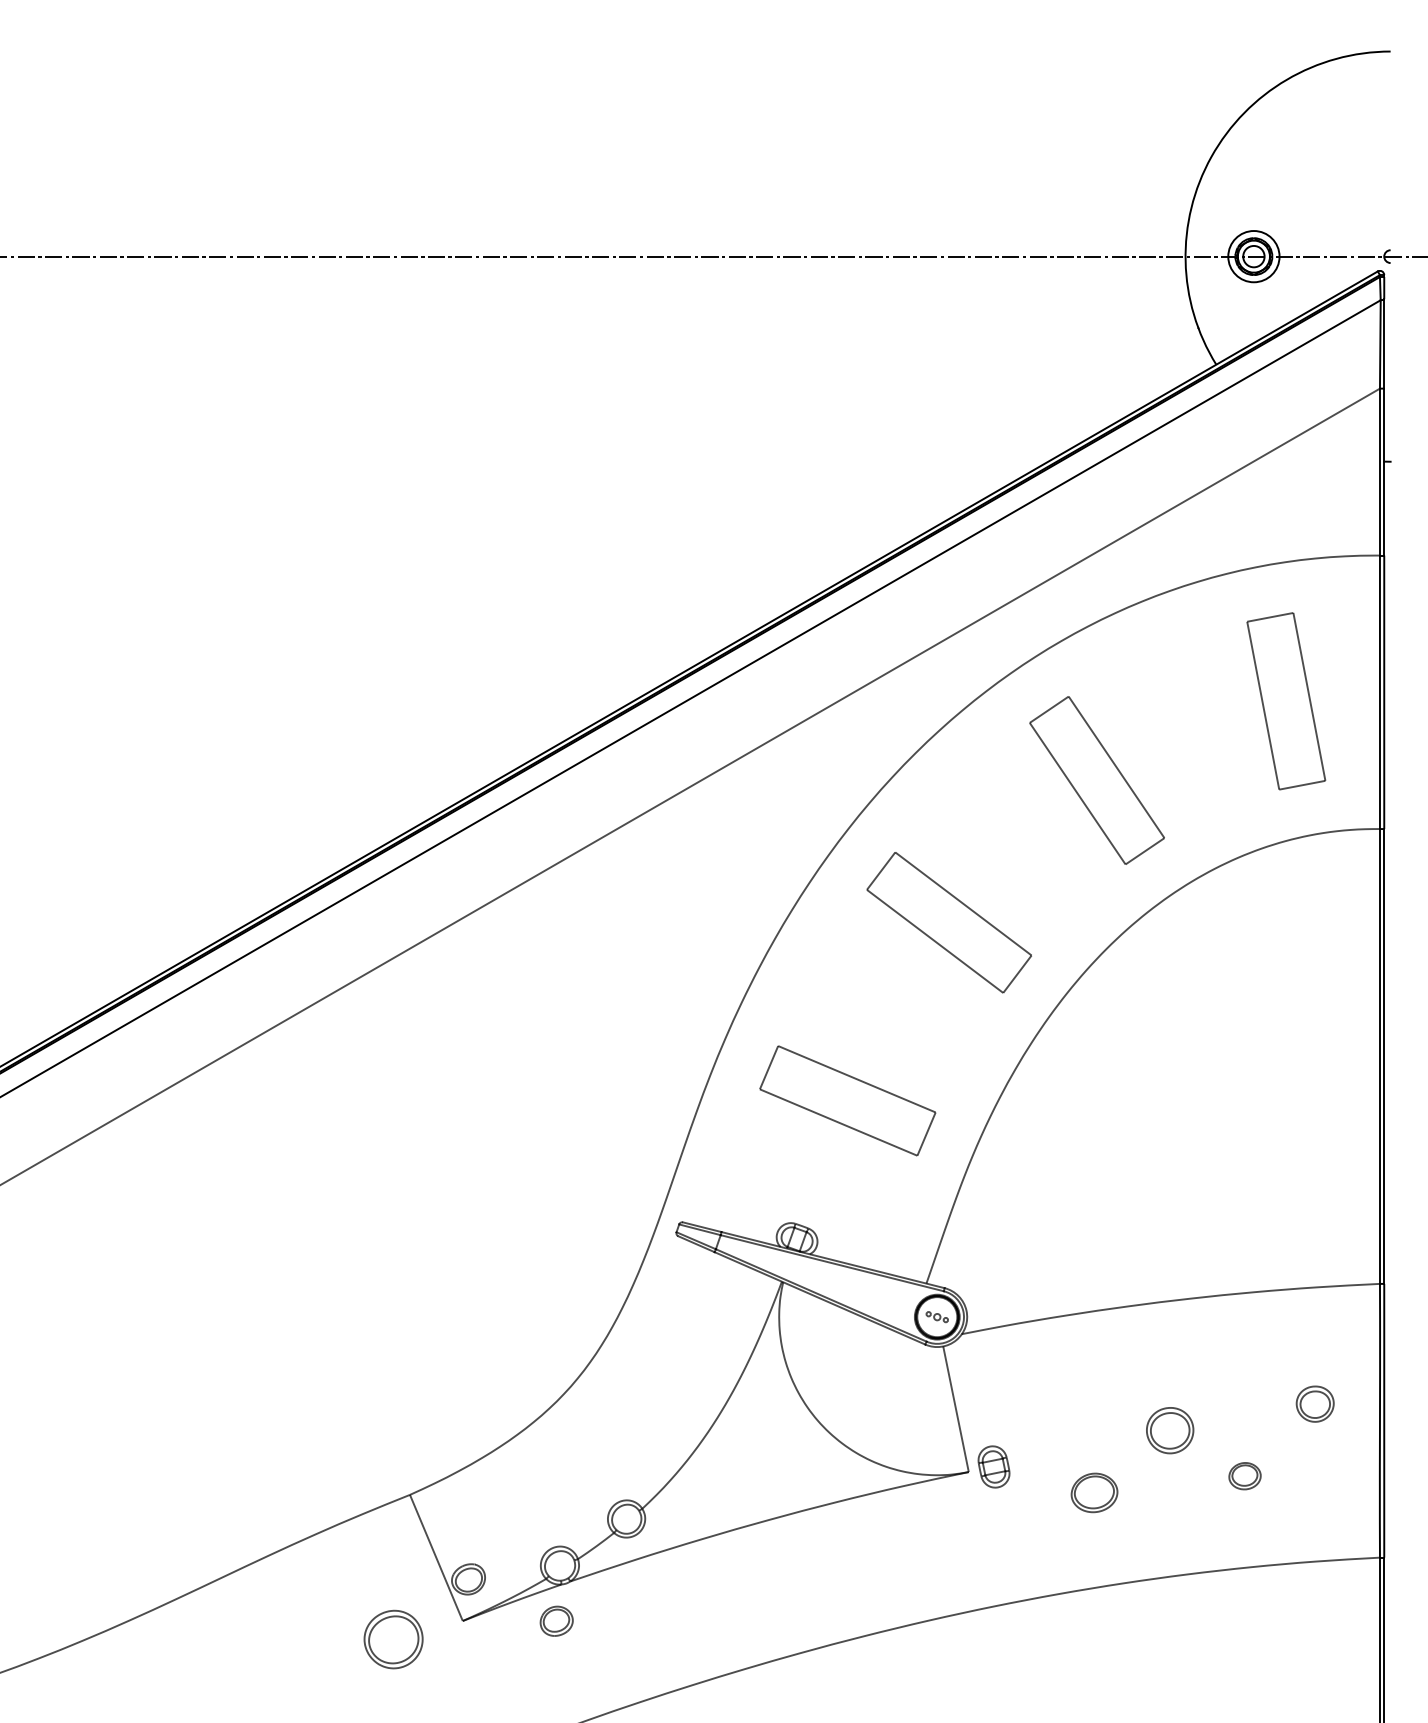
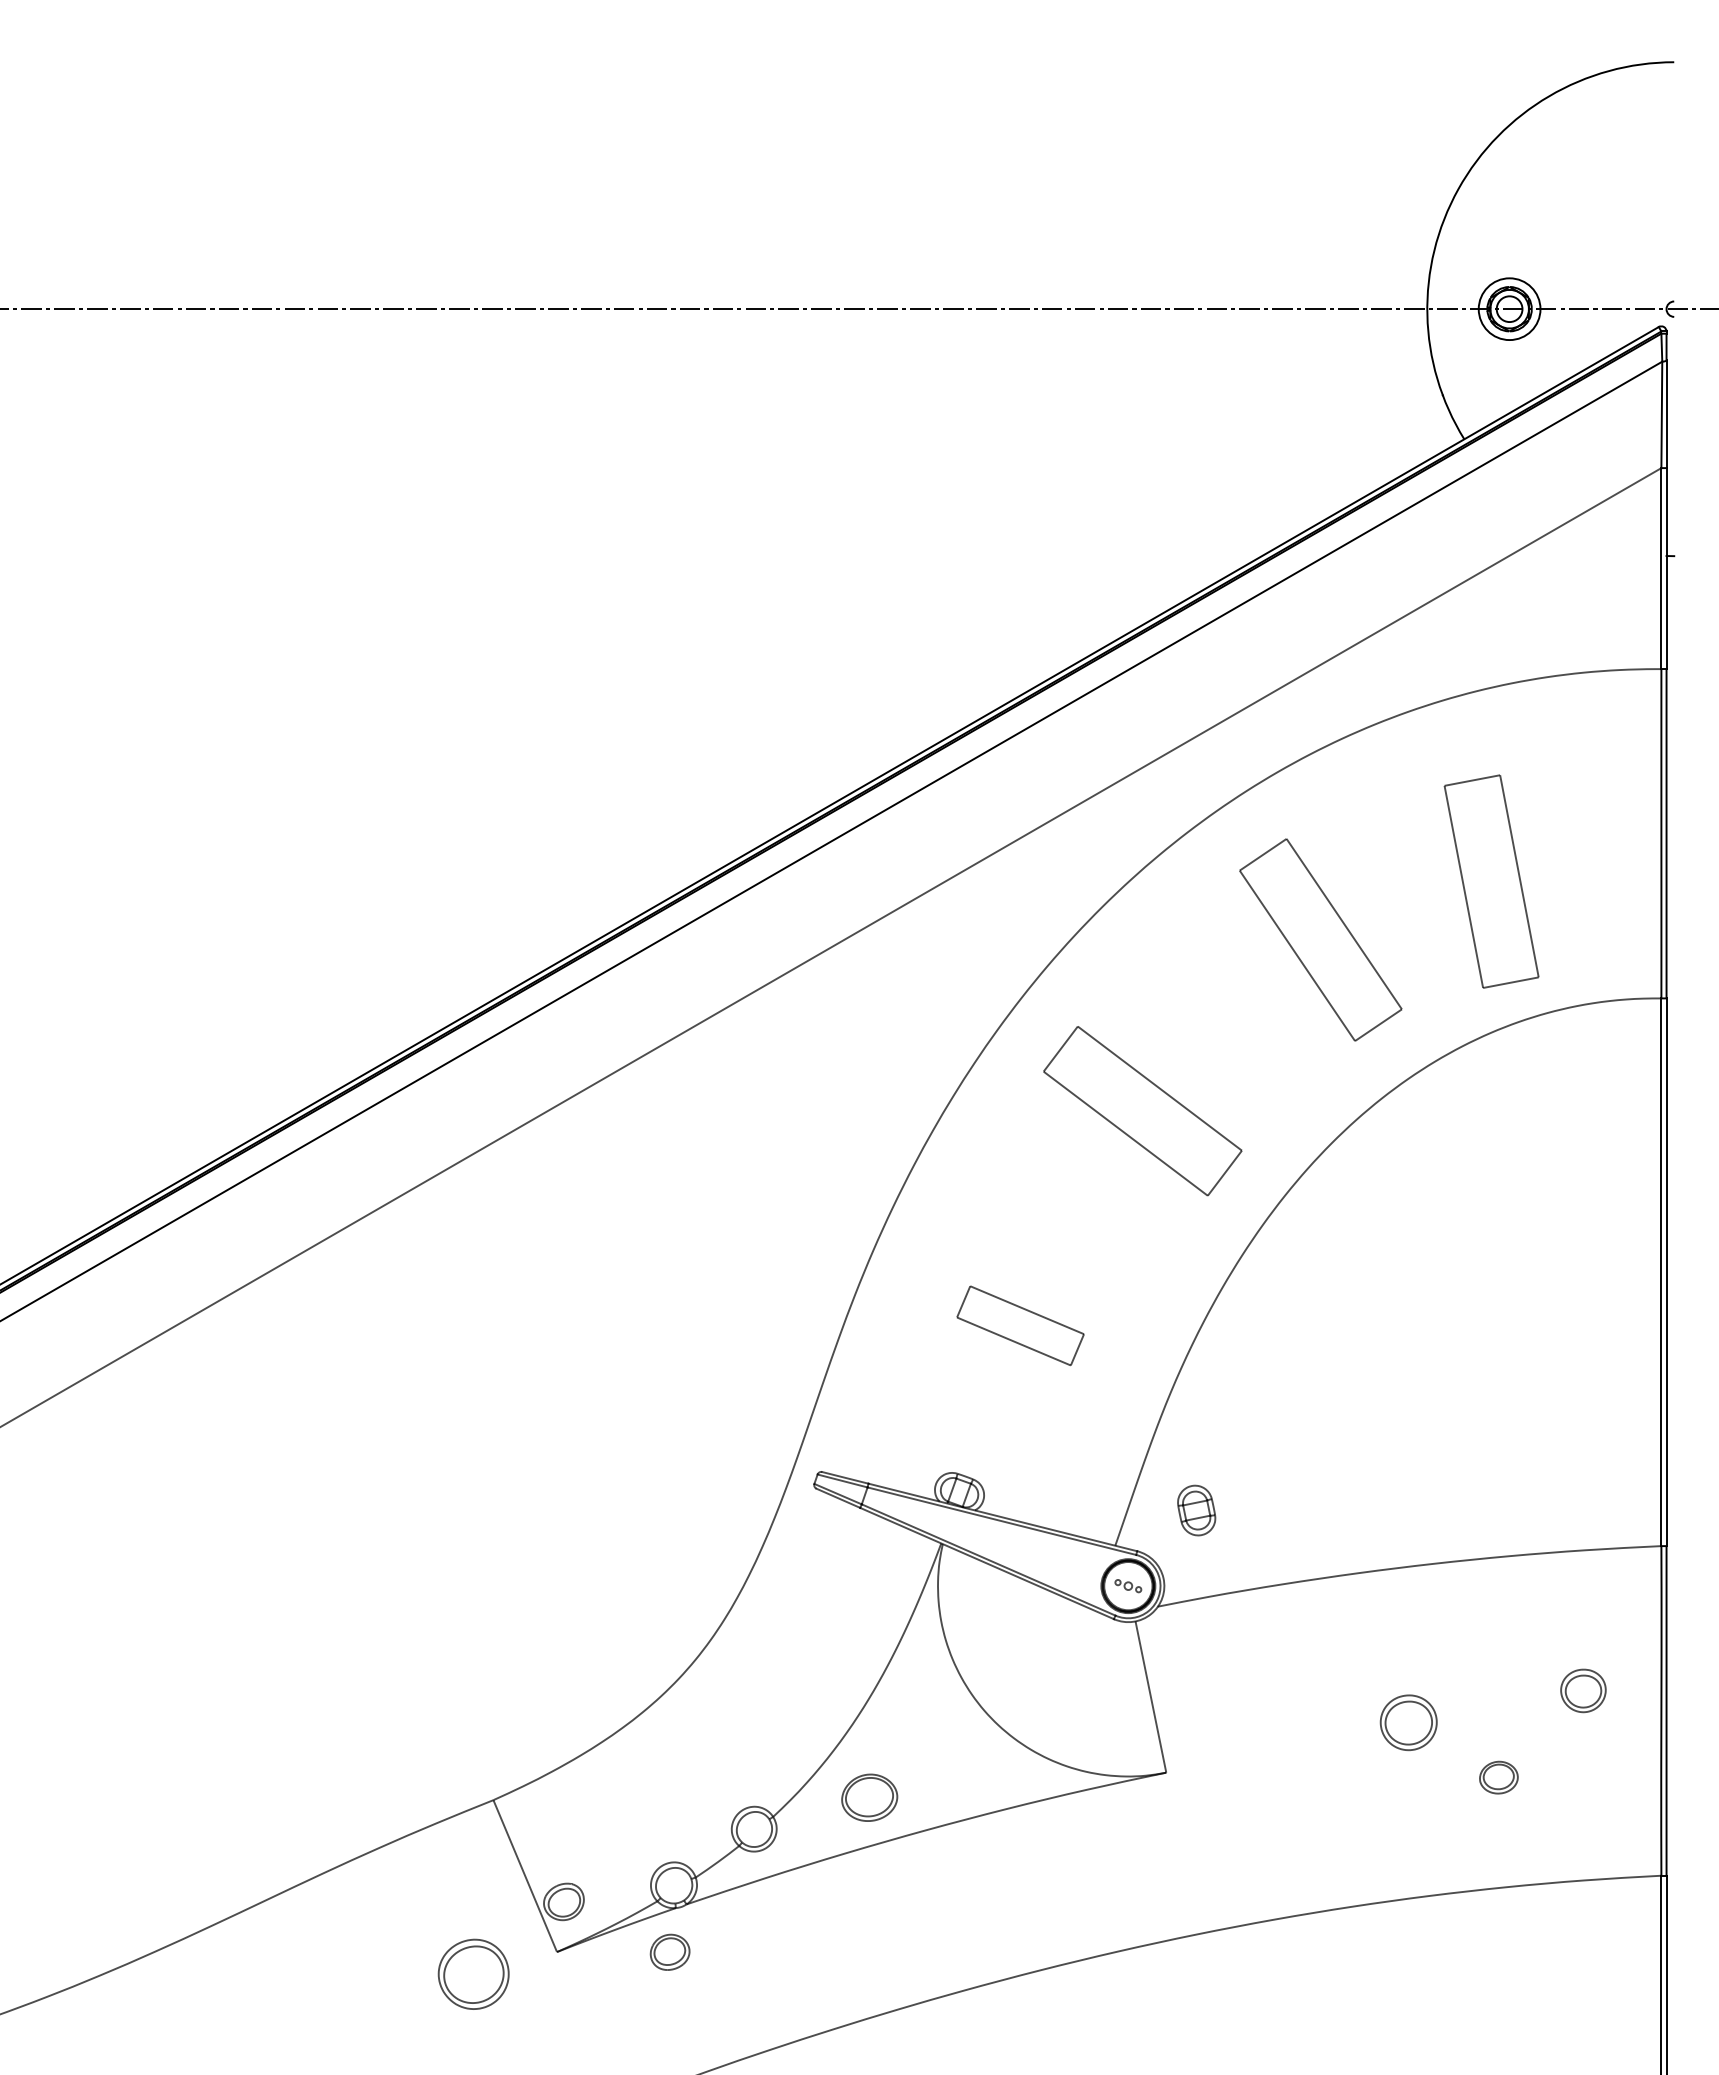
part: (1286, 701) -> (1491, 881), moved
part: (847, 1100) -> (1020, 1325), size x0.6
part: (993, 1466) -> (1196, 1510), moved
part: (1094, 1492) -> (869, 1797), moved

